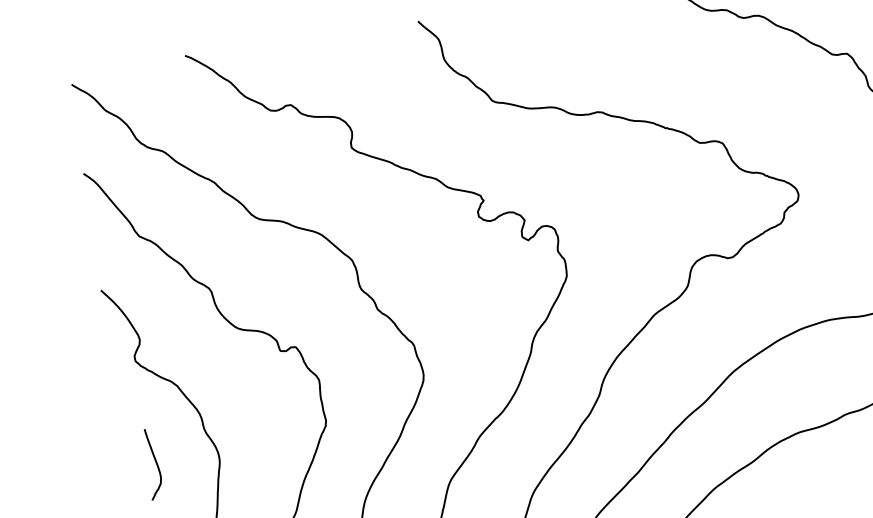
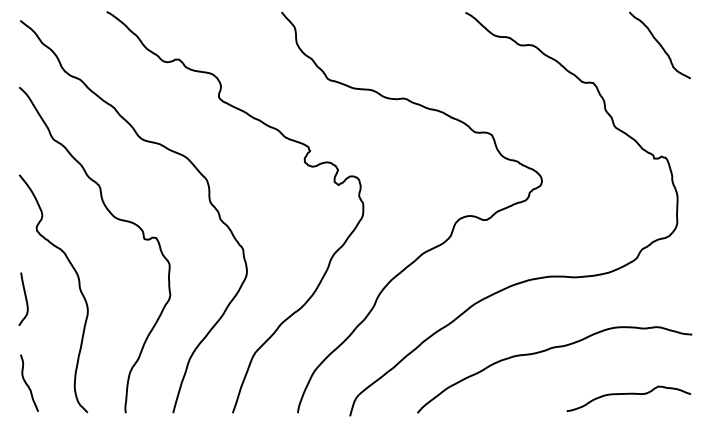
curve: (155, 462) -> (25, 298), moved

